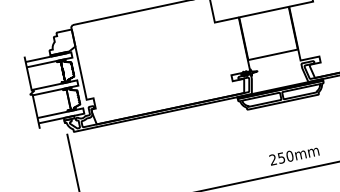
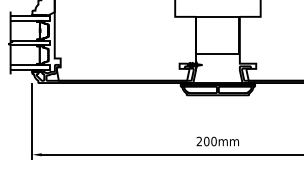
text: (281, 158) -> (206, 141), 250mm -> 200mm

